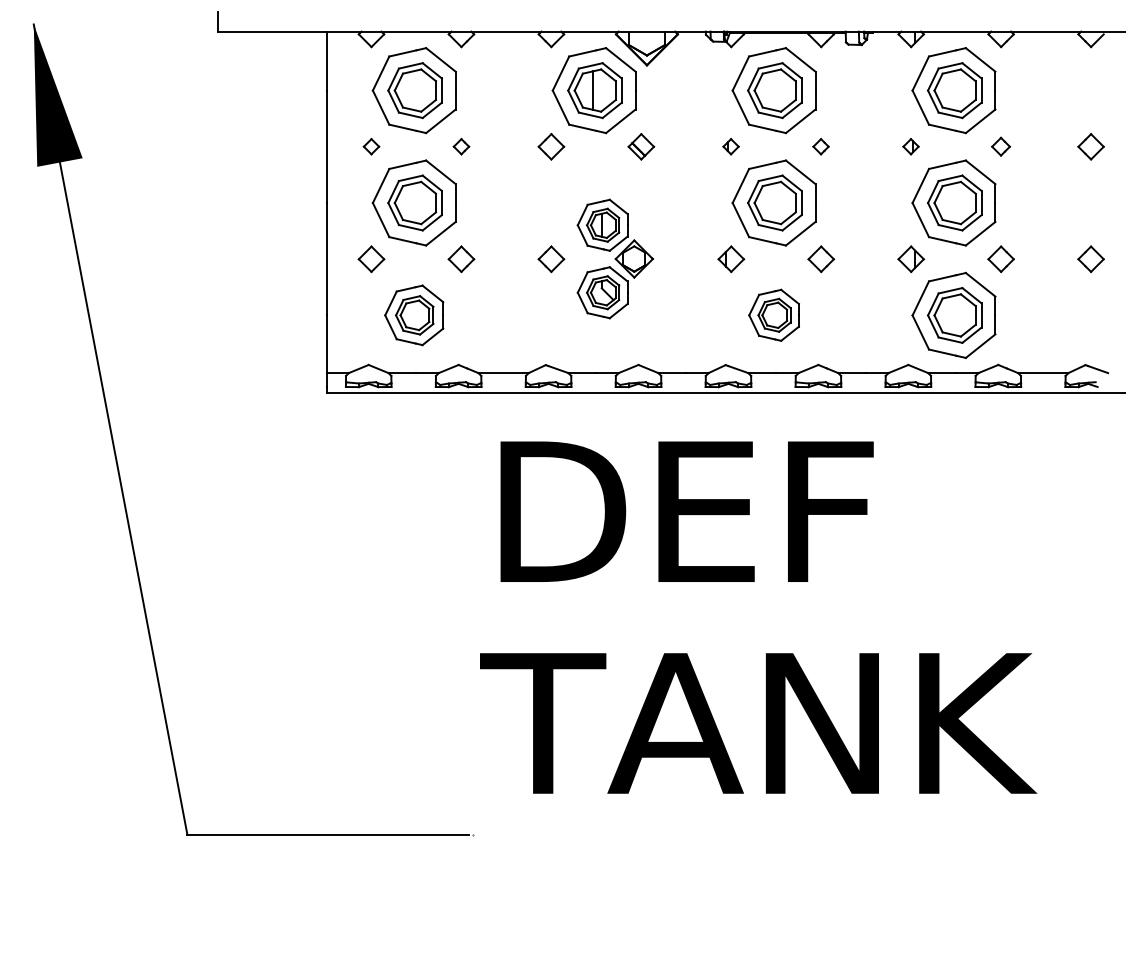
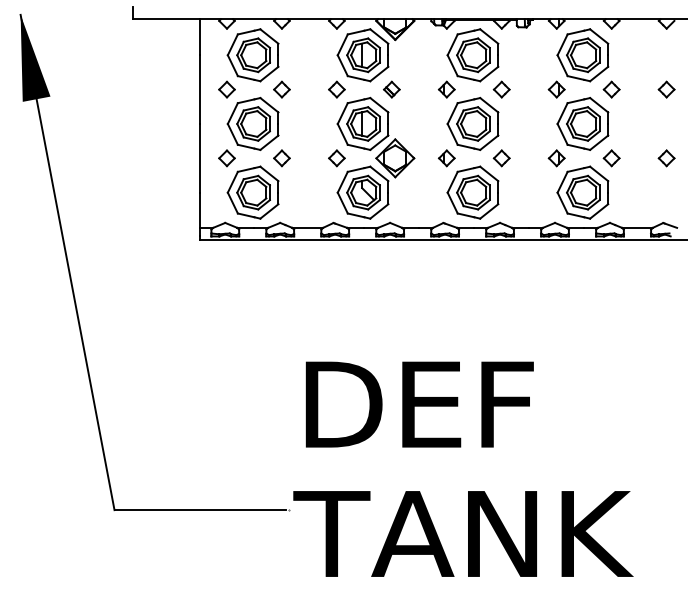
part: (370, 146) -> (226, 89), size x1.67
part: (460, 146) -> (281, 89), size x1.67
part: (730, 146) -> (446, 89), size x1.67
part: (820, 146) -> (501, 89), size x1.67
part: (910, 146) -> (556, 89), size x1.67
part: (1000, 146) -> (611, 89), size x1.43
part: (614, 257) -> (375, 157), size x1.67
part: (413, 315) -> (252, 192), size x1.43
part: (773, 315) -> (472, 192), size x1.67
text: (758, 616) -> (463, 468), moved

